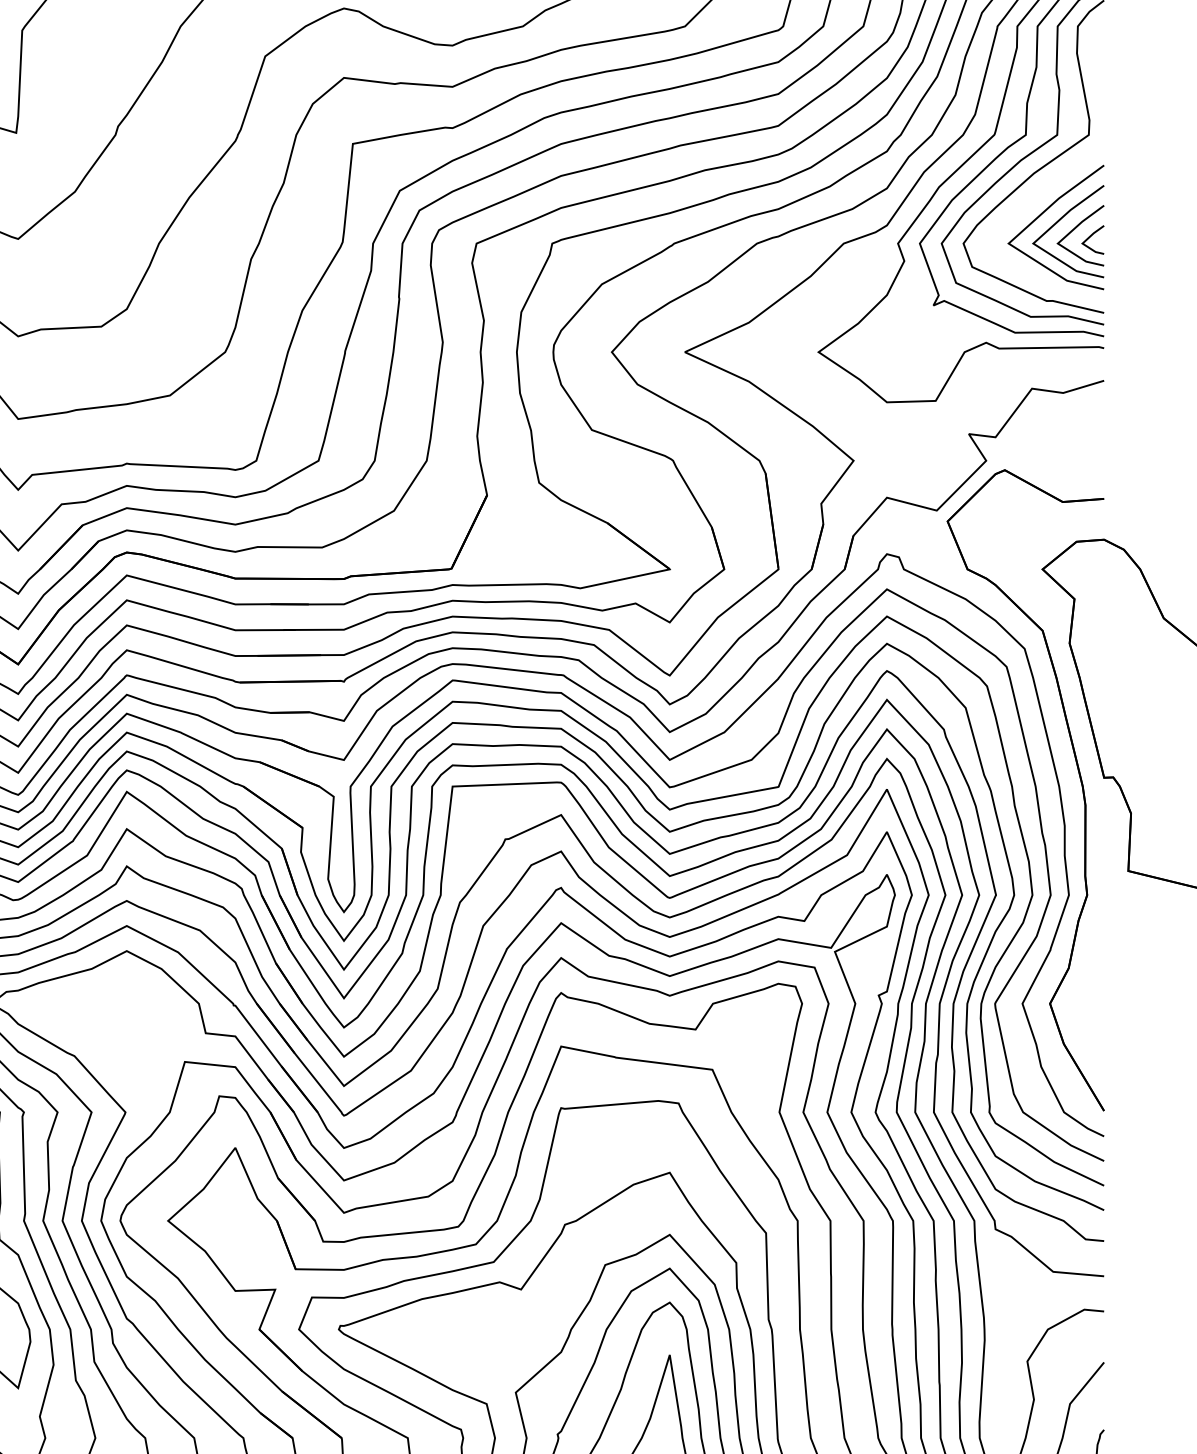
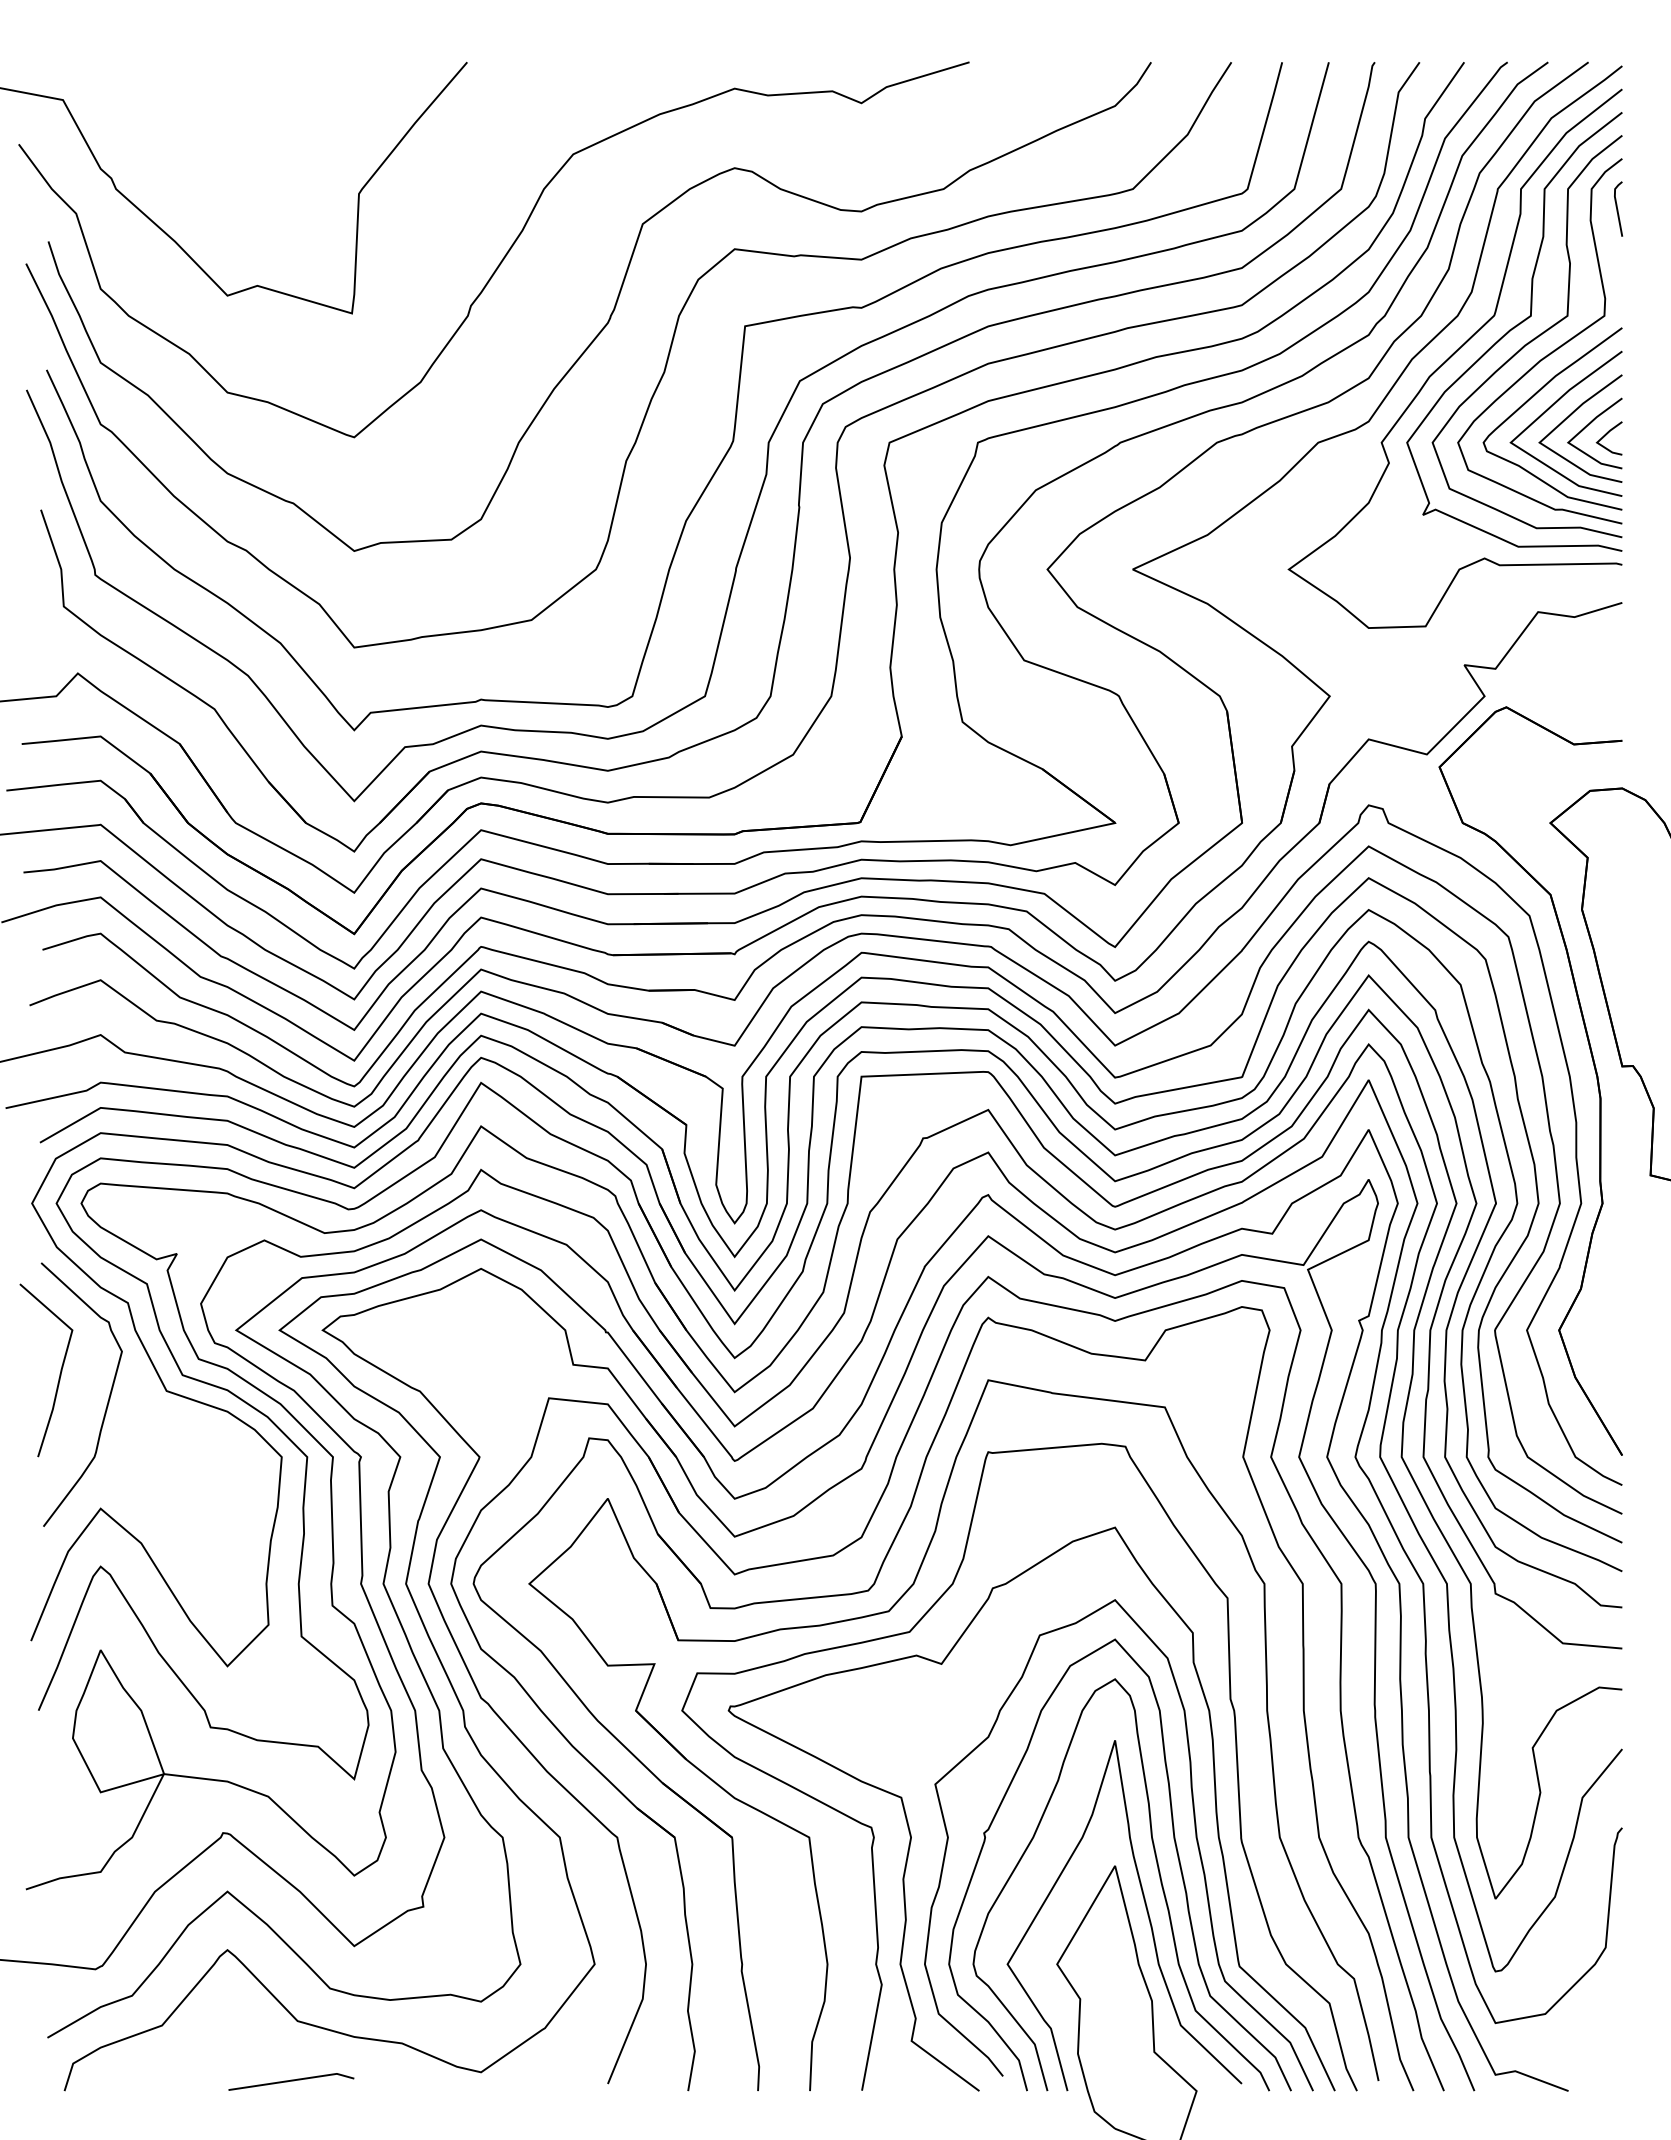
line: (1100, 43) -> (1617, 208), added
curve: (1028, 204) -> (1533, 397), added

